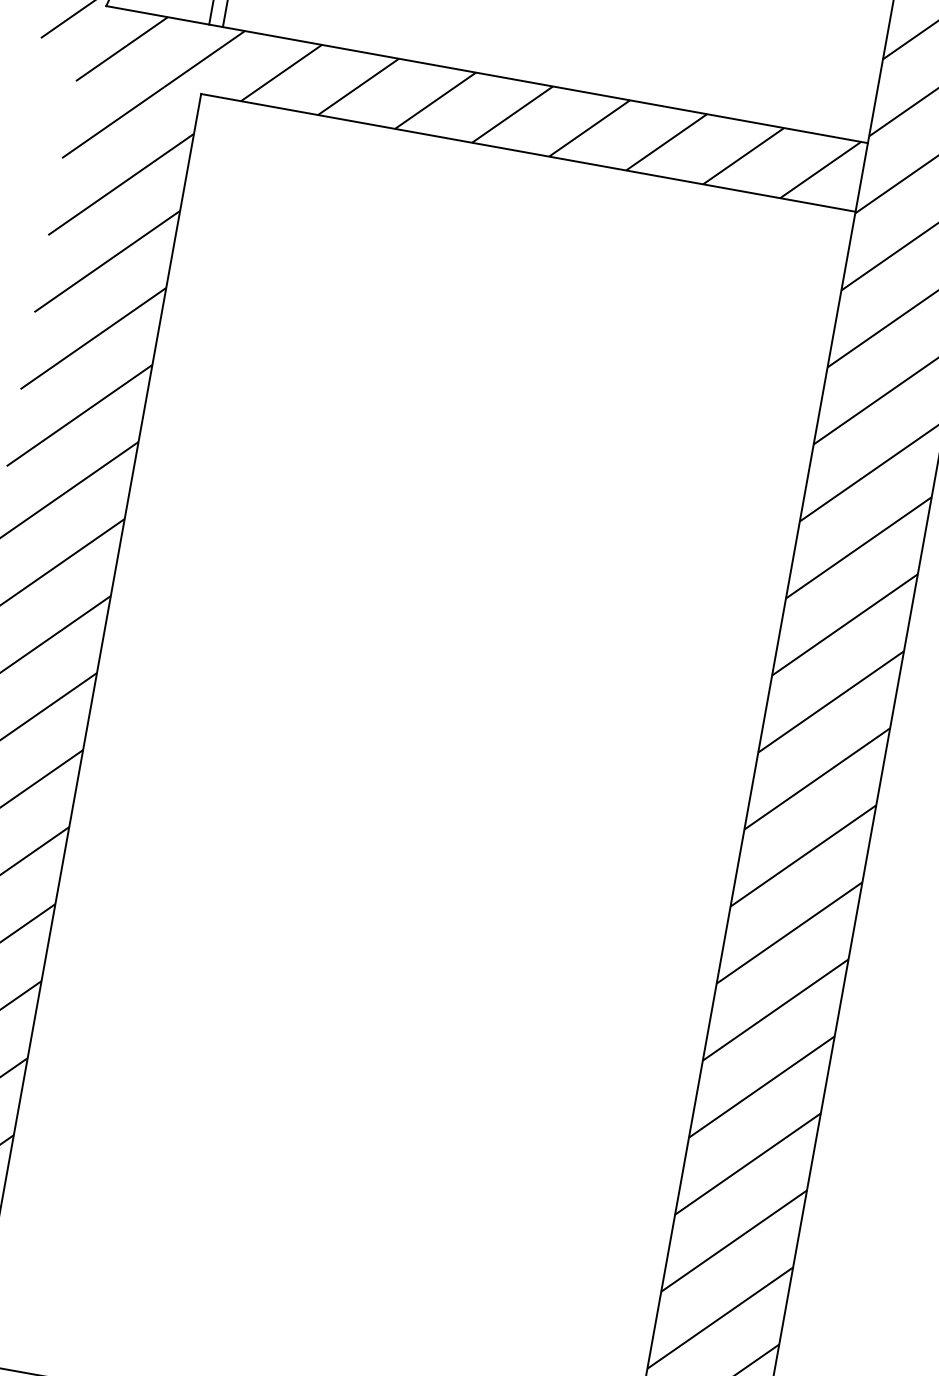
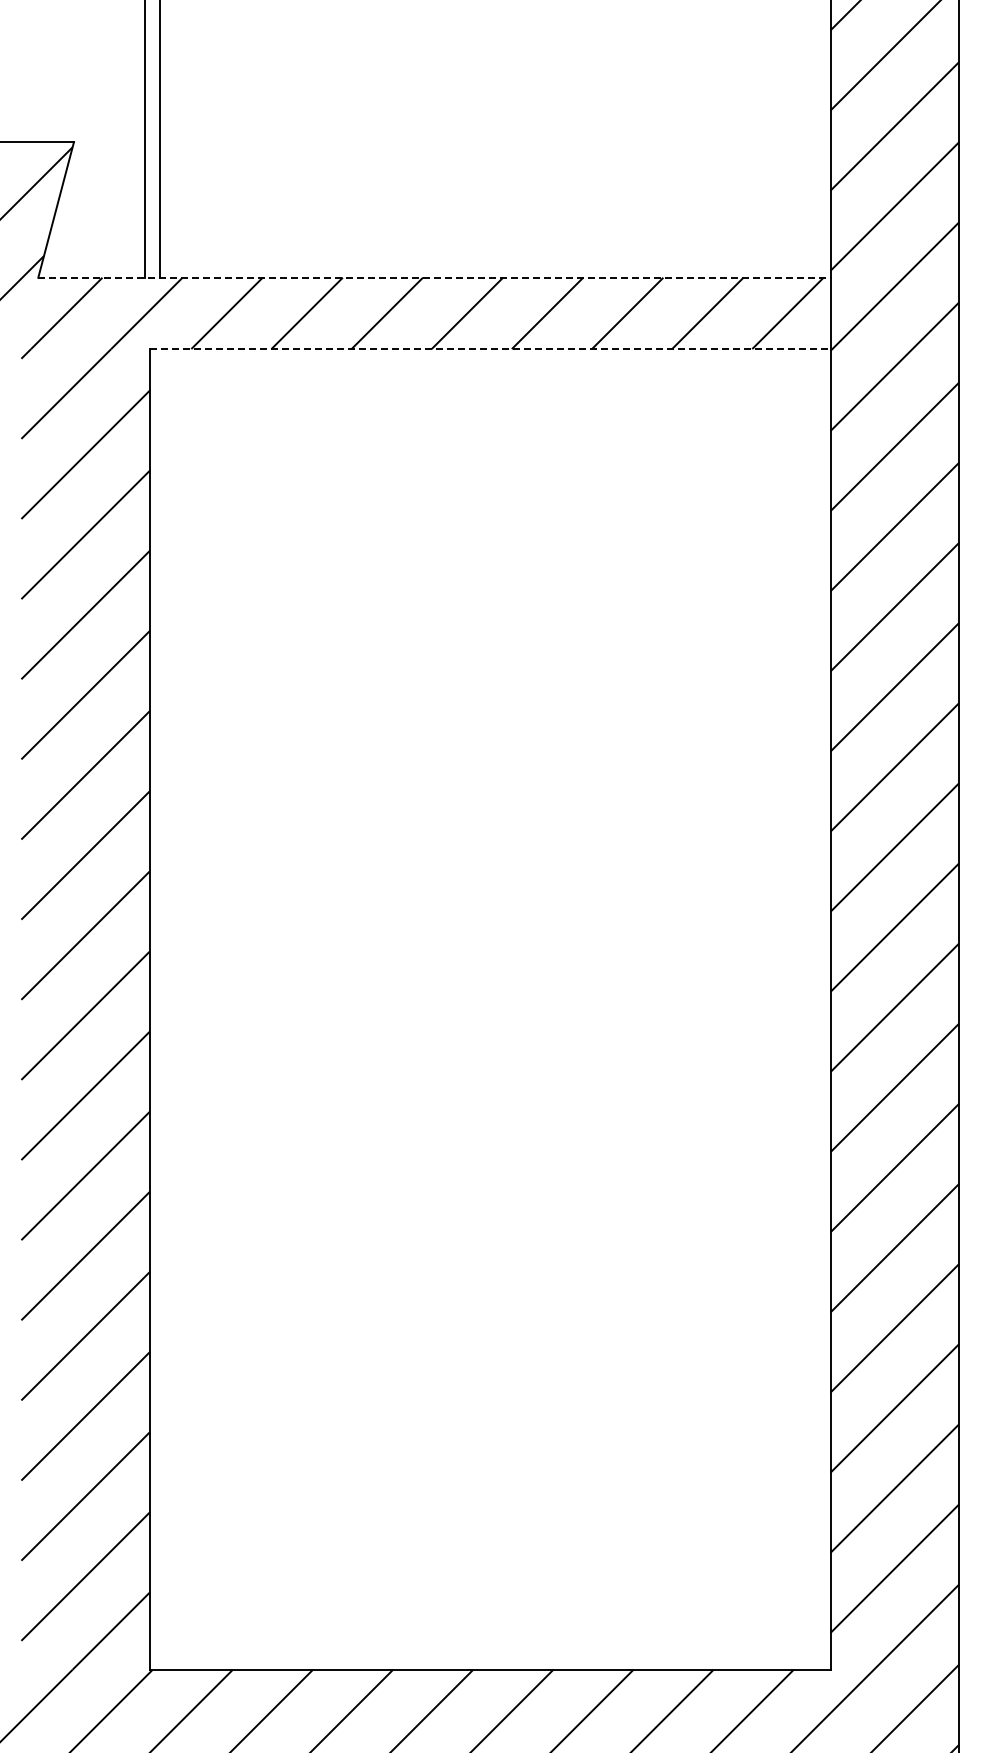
line: (487, 74) -> (434, 277), solid -> dashed
line: (528, 153) -> (490, 349), solid -> dashed

